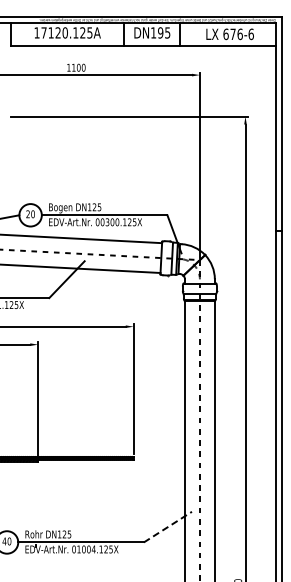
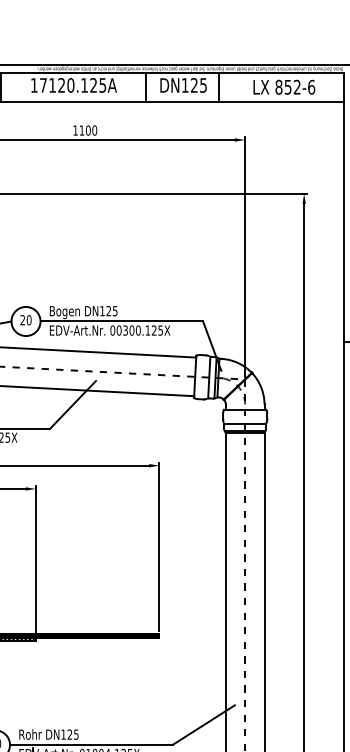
text: (160, 32) -> (194, 84), DN195 -> DN125
text: (232, 34) -> (287, 87), 676-6 -> 852-6
line: (167, 527) -> (203, 725), dashed -> solid

